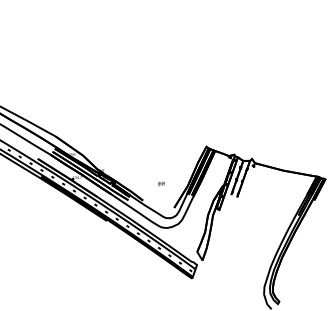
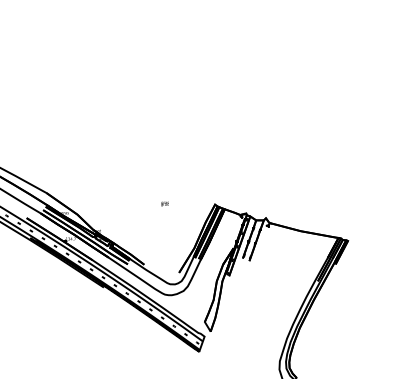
text: (161, 183) -> (164, 203), moved

